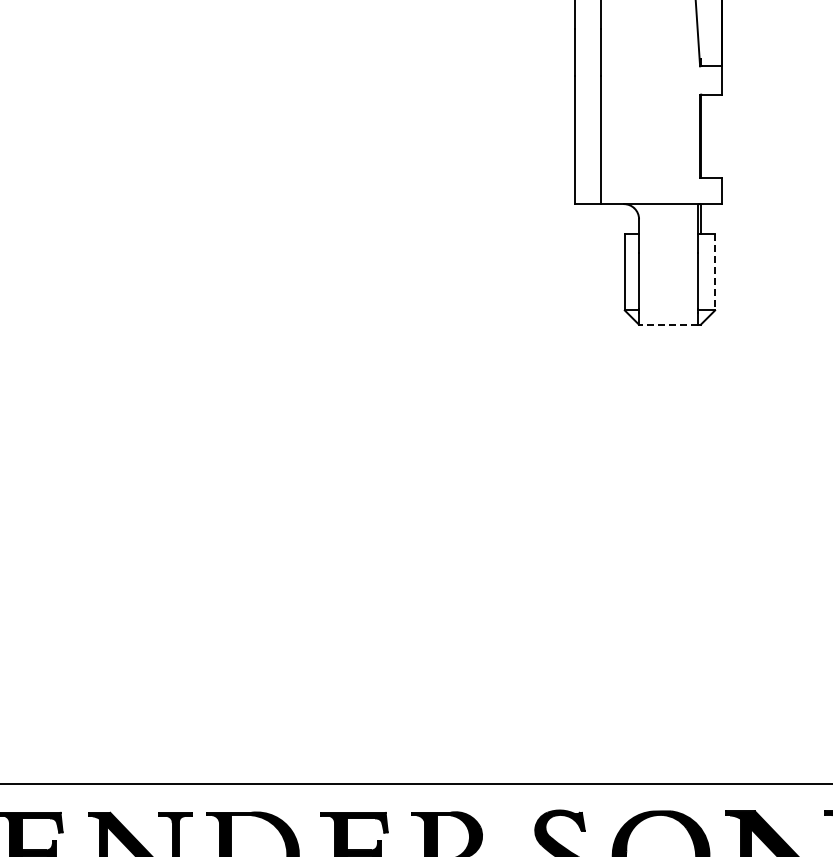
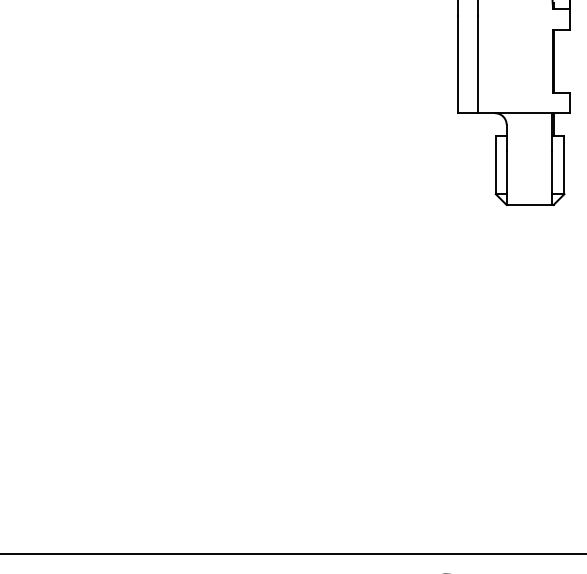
line: (715, 272) -> (564, 165), dashed -> solid
line: (668, 324) -> (529, 204), dashed -> solid

